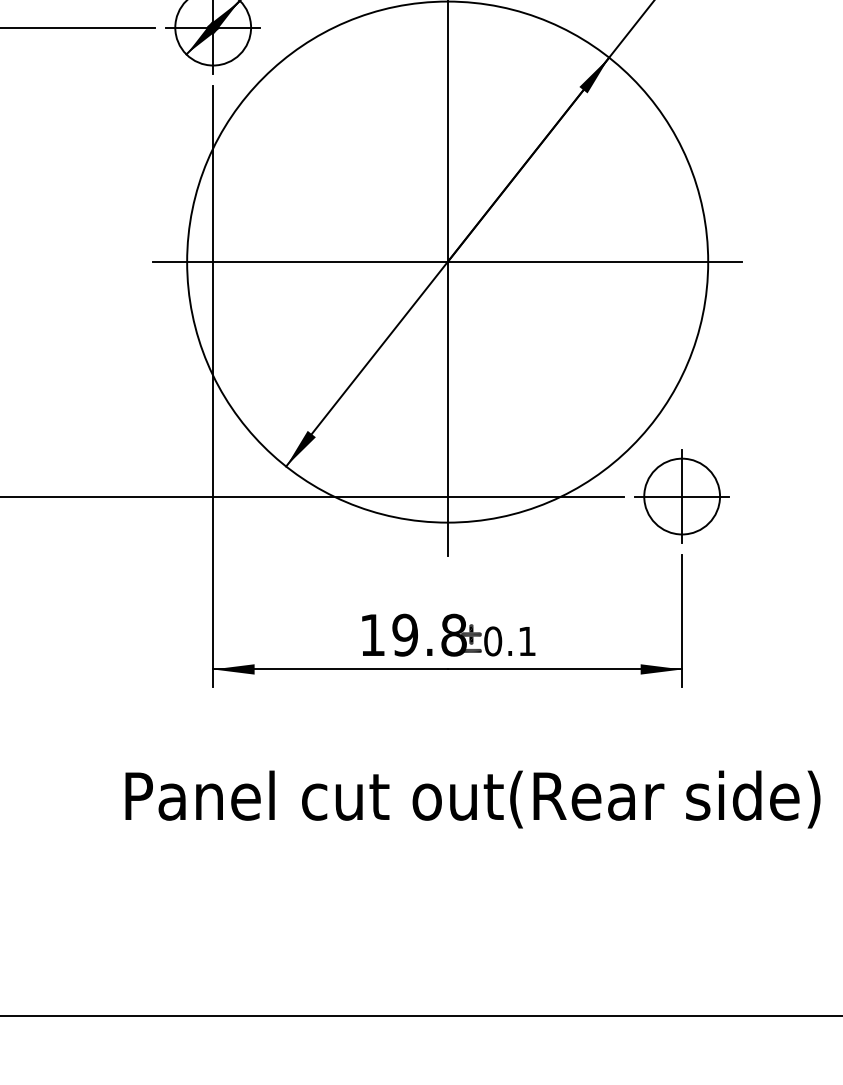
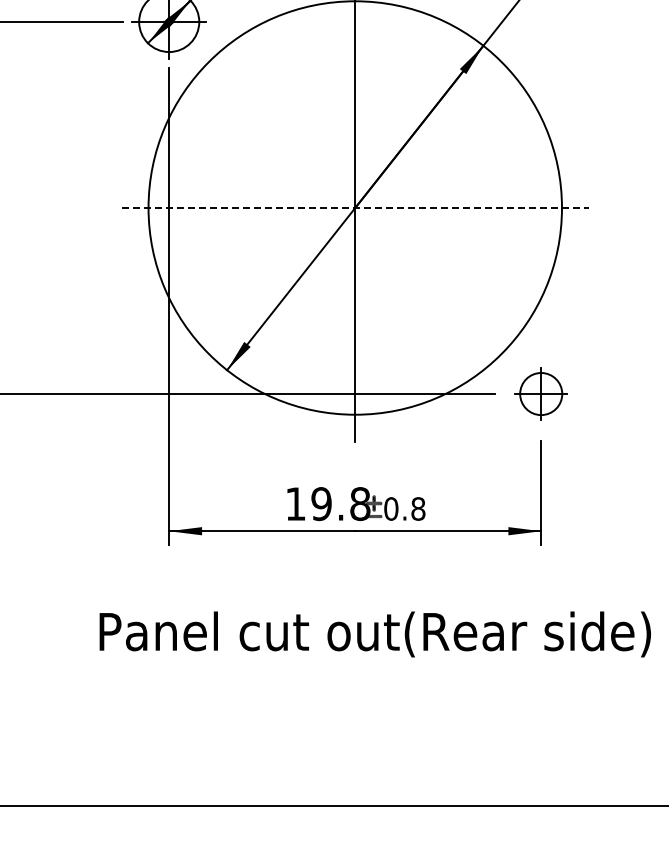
line: (447, 262) -> (355, 208), solid -> dashed
part: (681, 495) -> (540, 393), size x0.7
text: (527, 640) -> (418, 508), 0.1 -> 0.8

